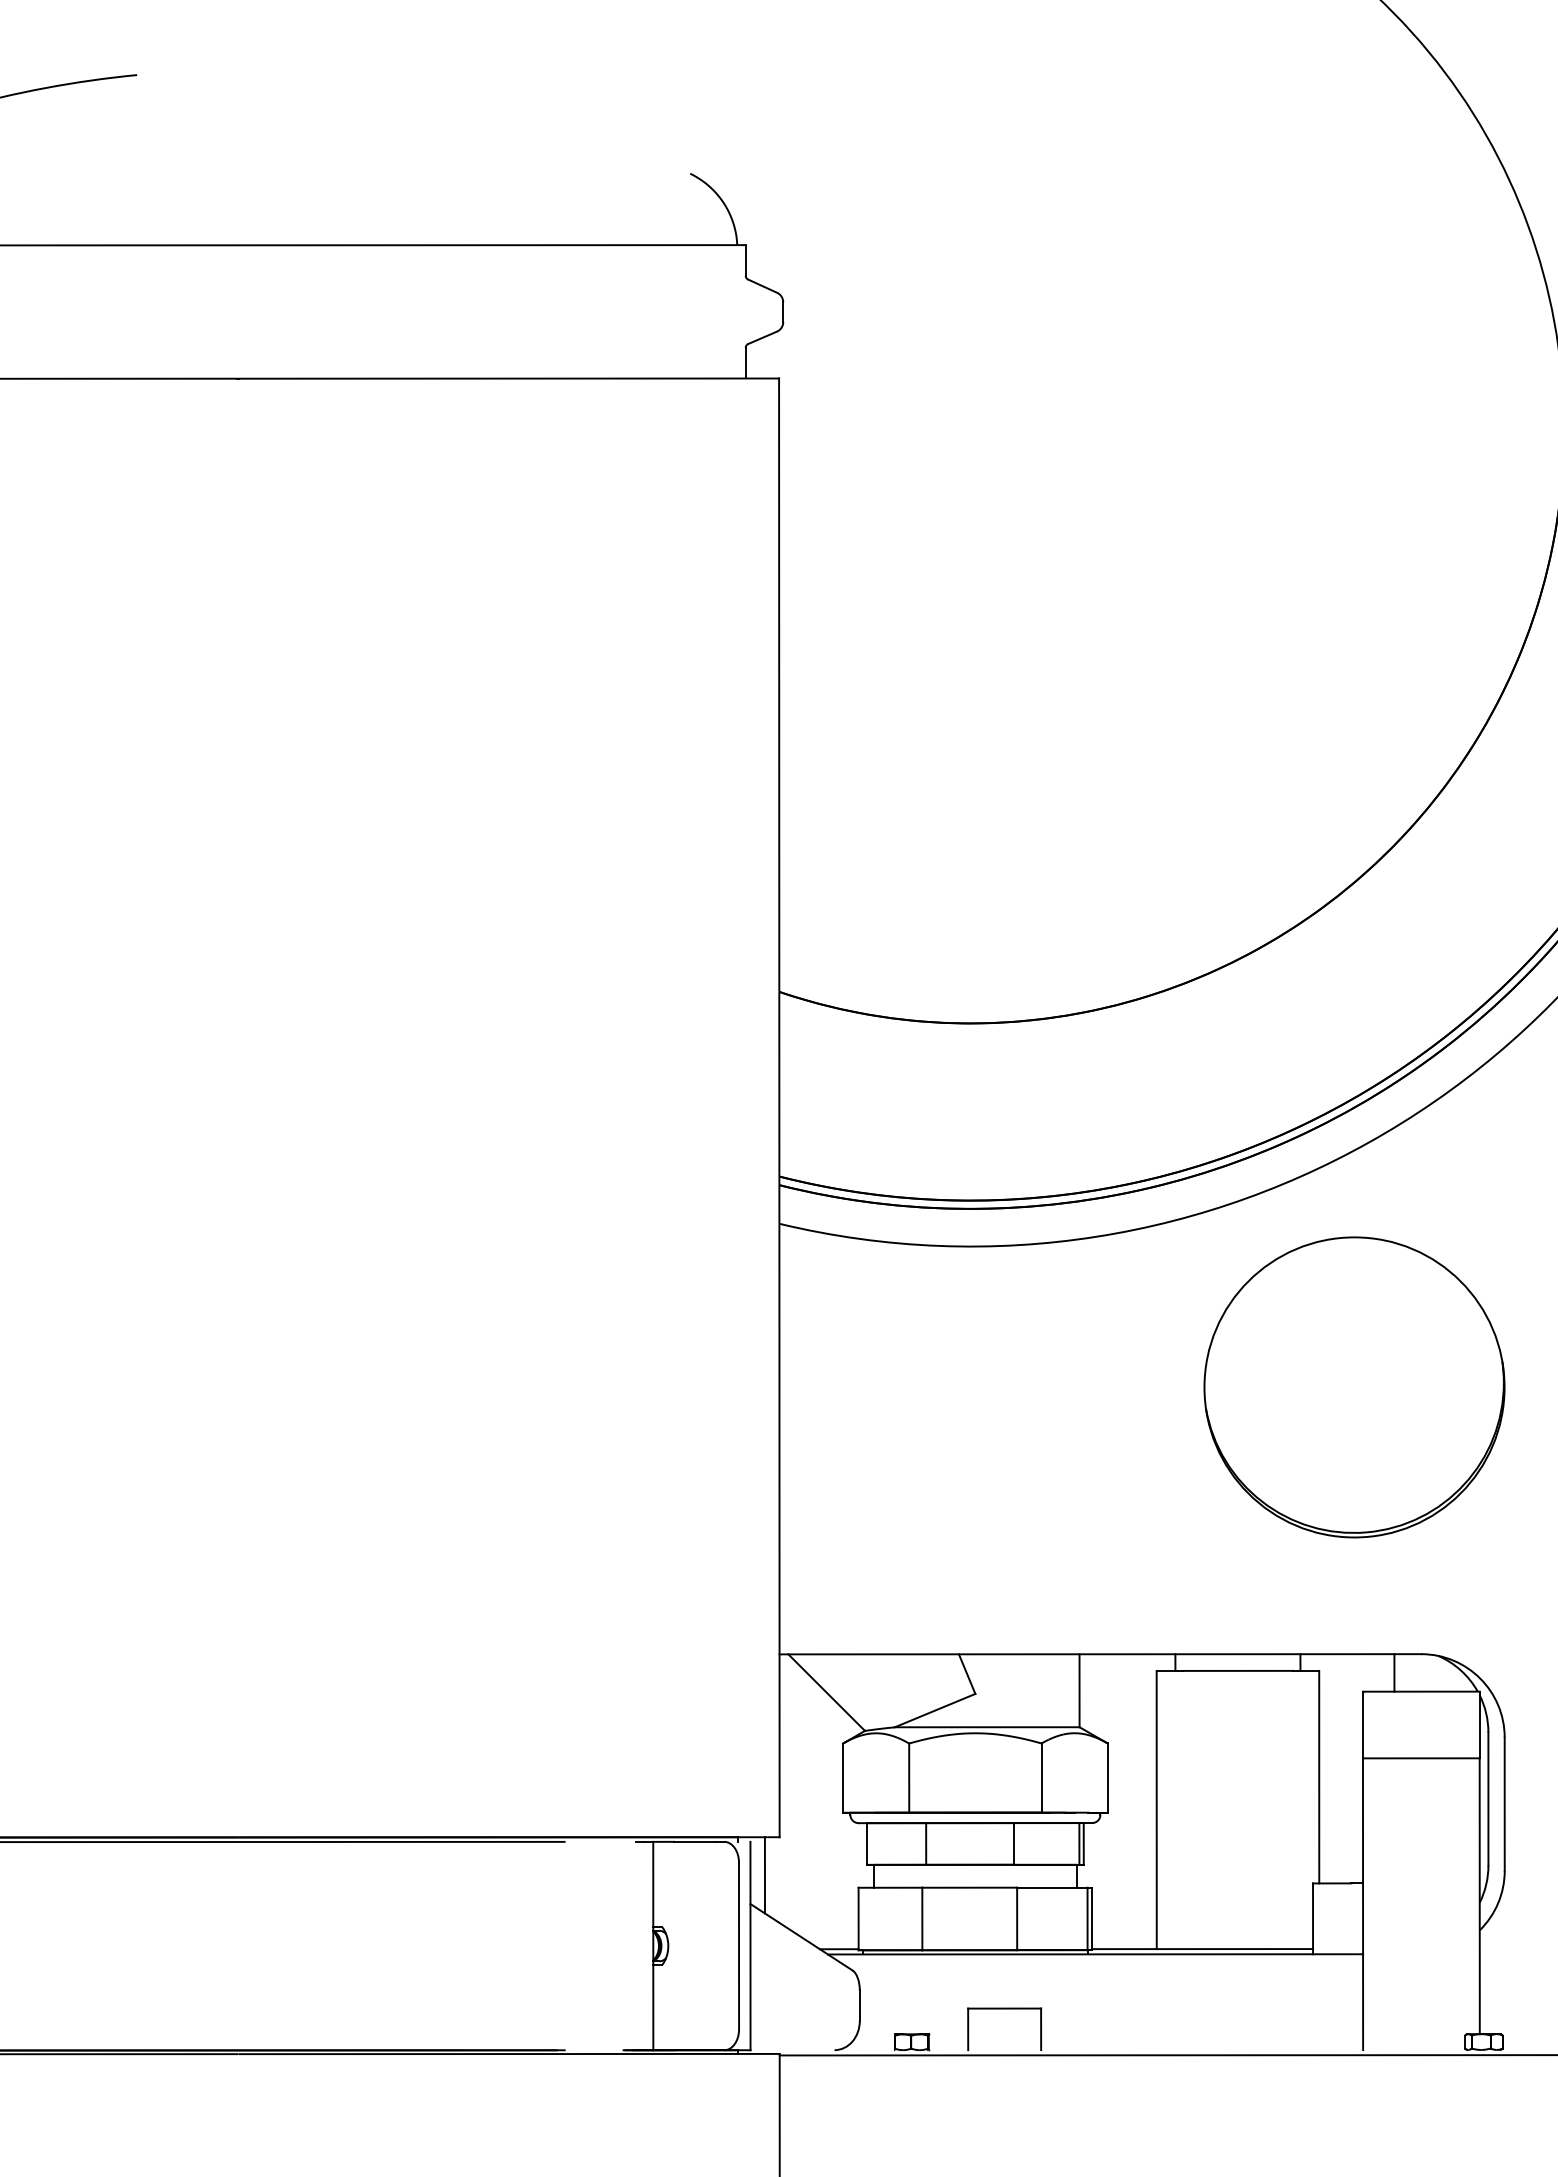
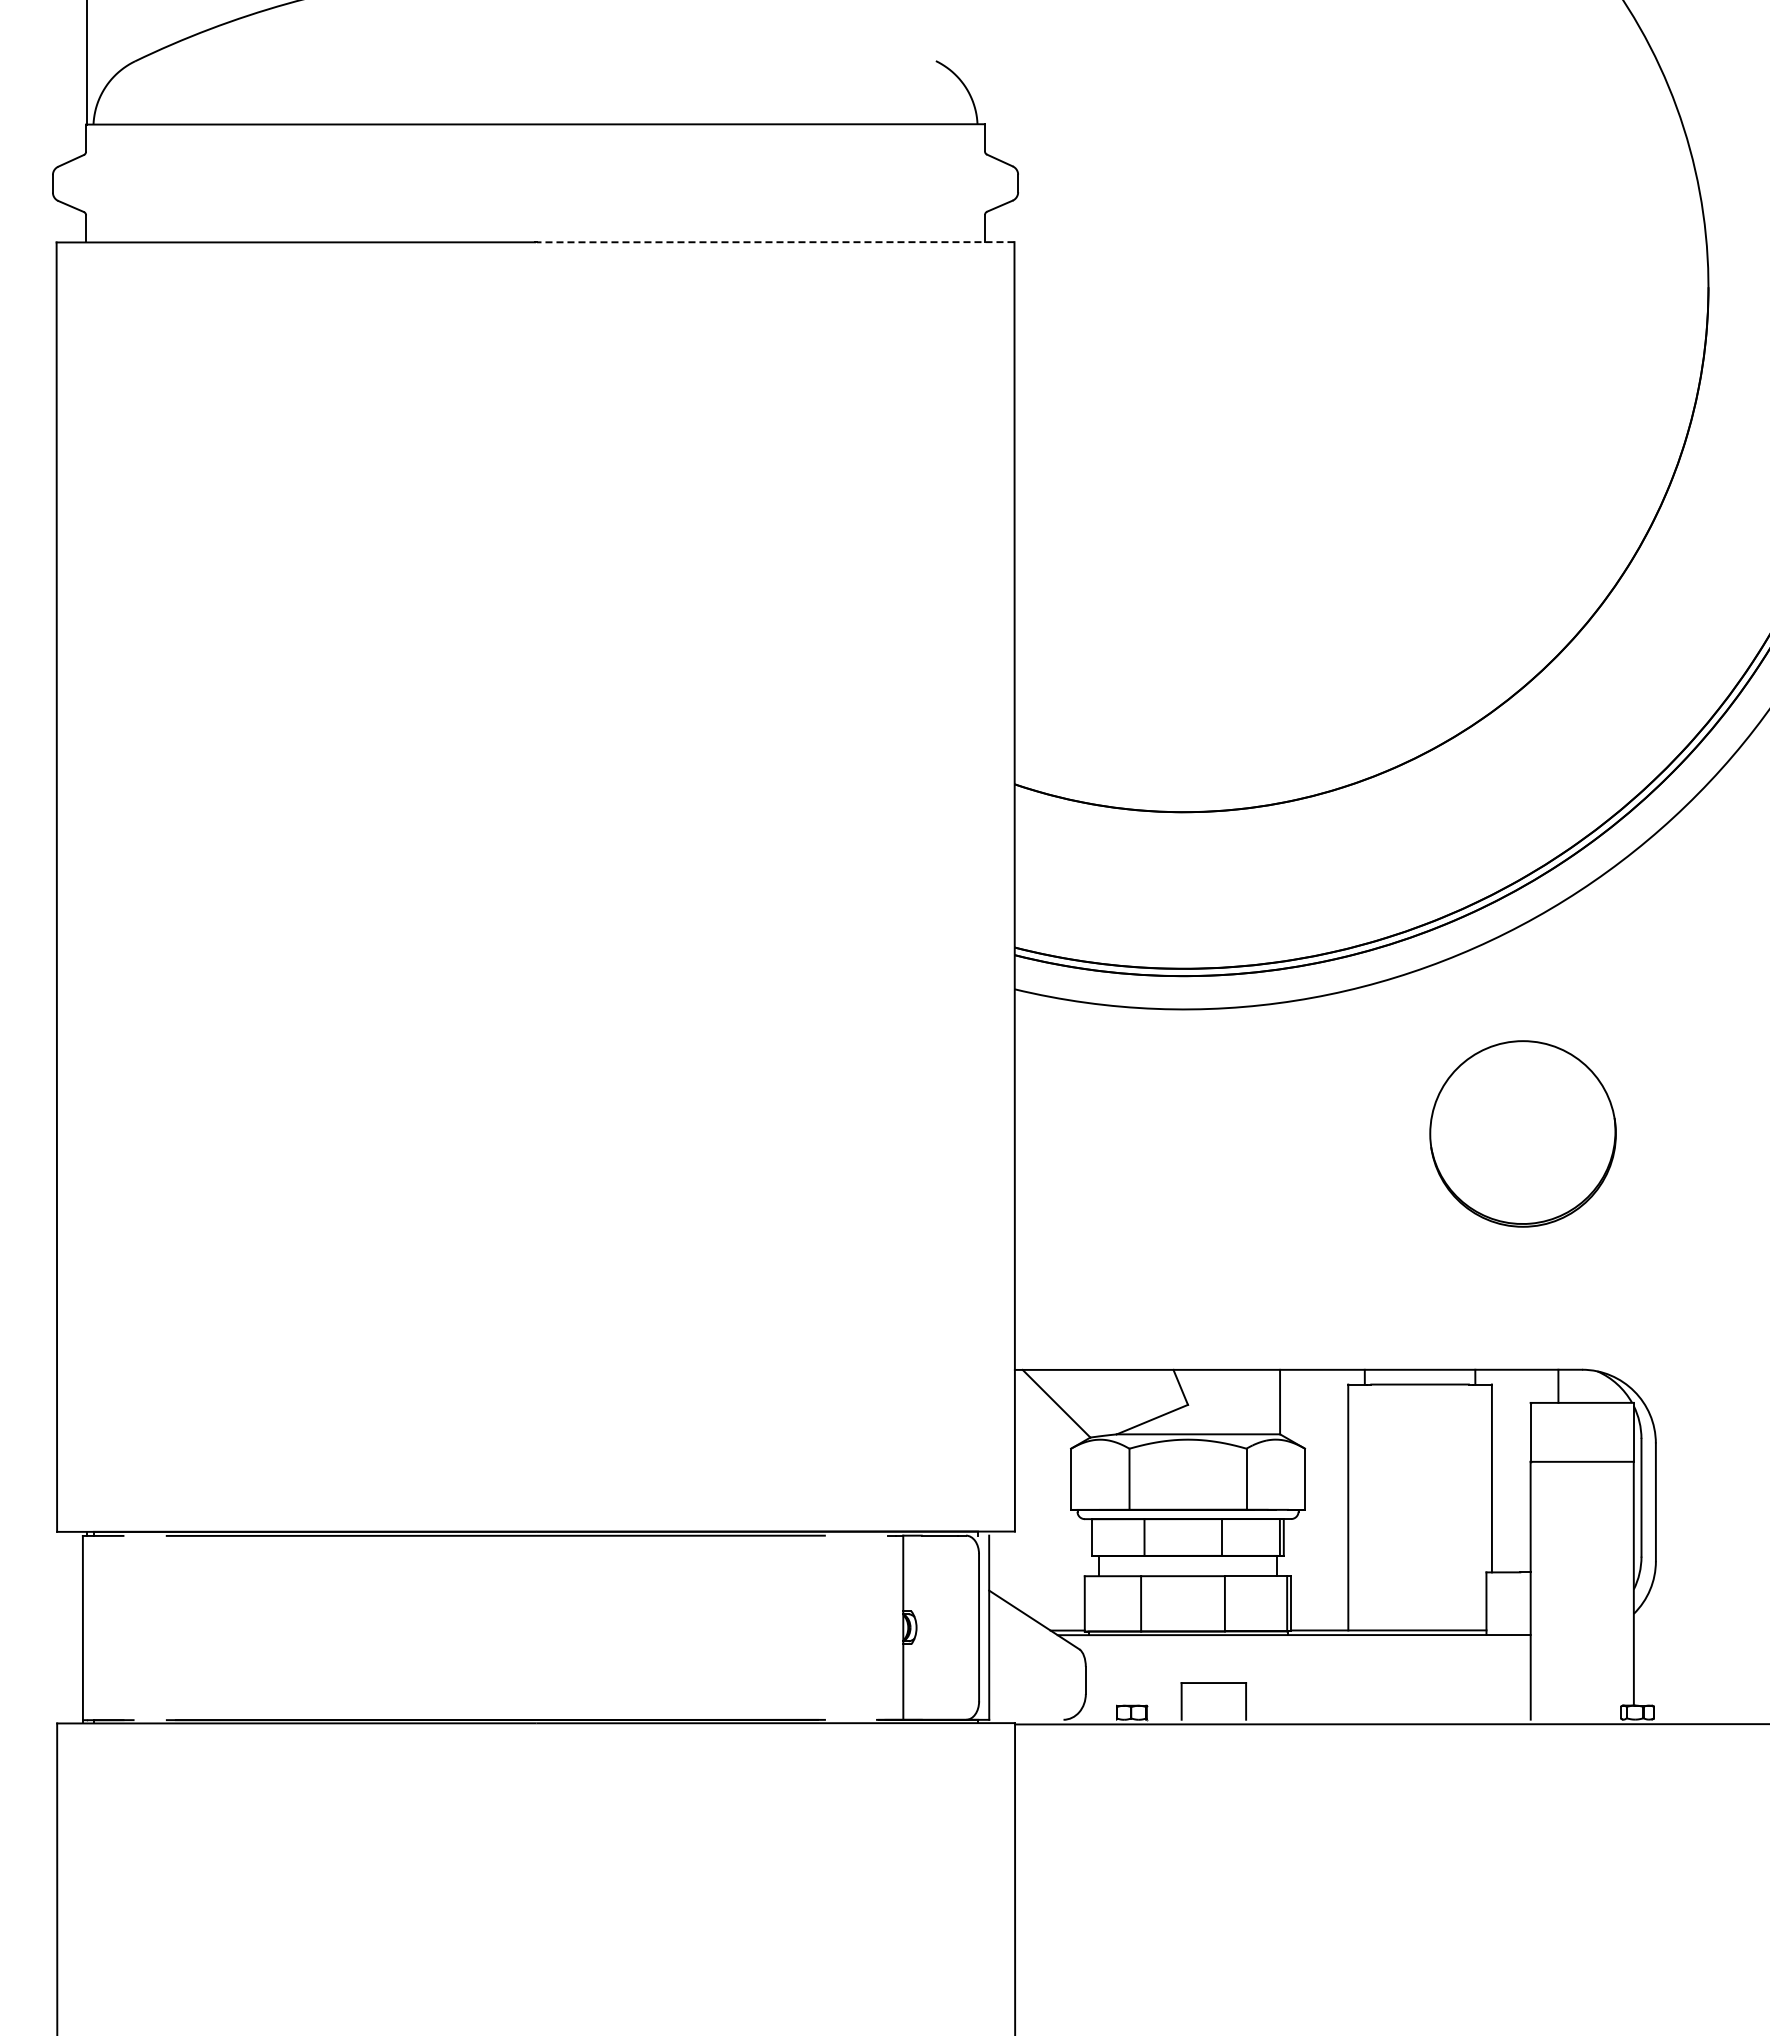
line: (508, 378) -> (775, 242), solid -> dashed
part: (1353, 1386) -> (1522, 1133), size x0.7
line: (764, 1874) -> (1001, 1564), removed

